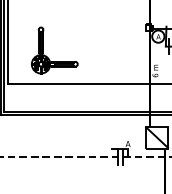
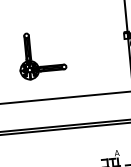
part: (47, 56) -> (35, 61), moved

